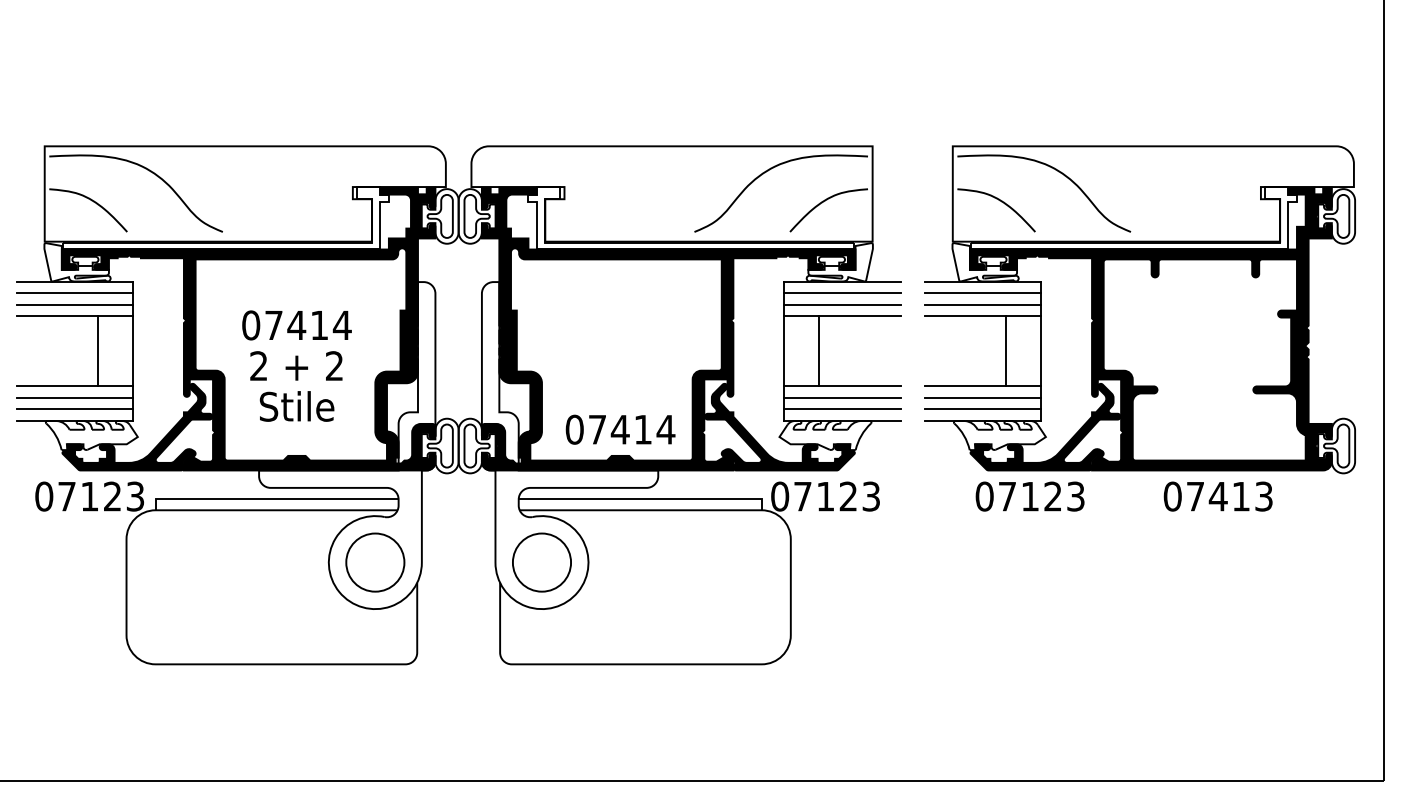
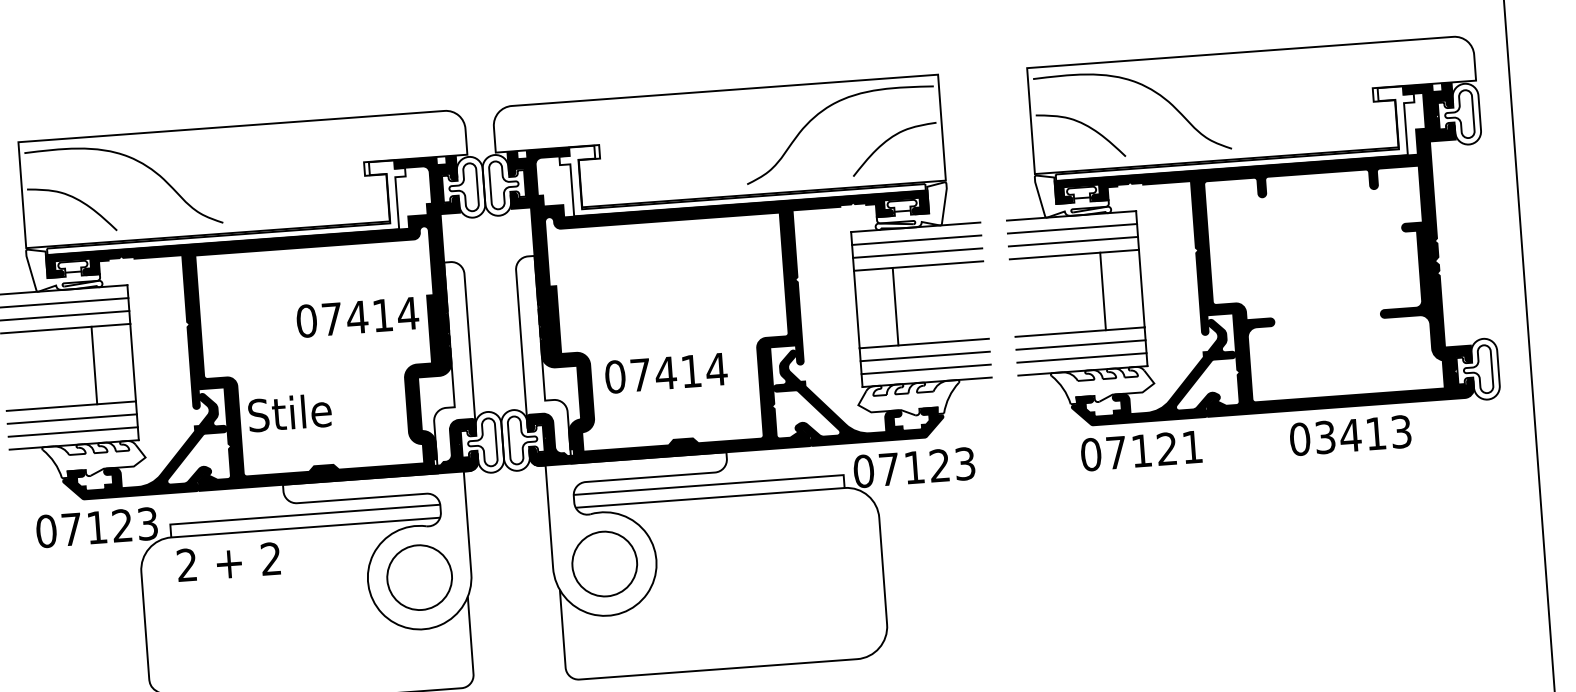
text: (296, 325) -> (357, 317), moved
text: (296, 365) -> (228, 561), moved
text: (296, 406) -> (289, 412), moved
text: (620, 429) -> (666, 372), moved
text: (1075, 496) -> (1192, 447), 07123 -> 07121
text: (1195, 496) -> (1325, 437), 07413 -> 03413

